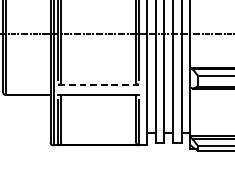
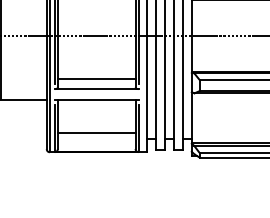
line: (98, 75) -> (96, 79), added
line: (98, 84) -> (96, 89), dashed -> solid
line: (98, 126) -> (96, 132), added

